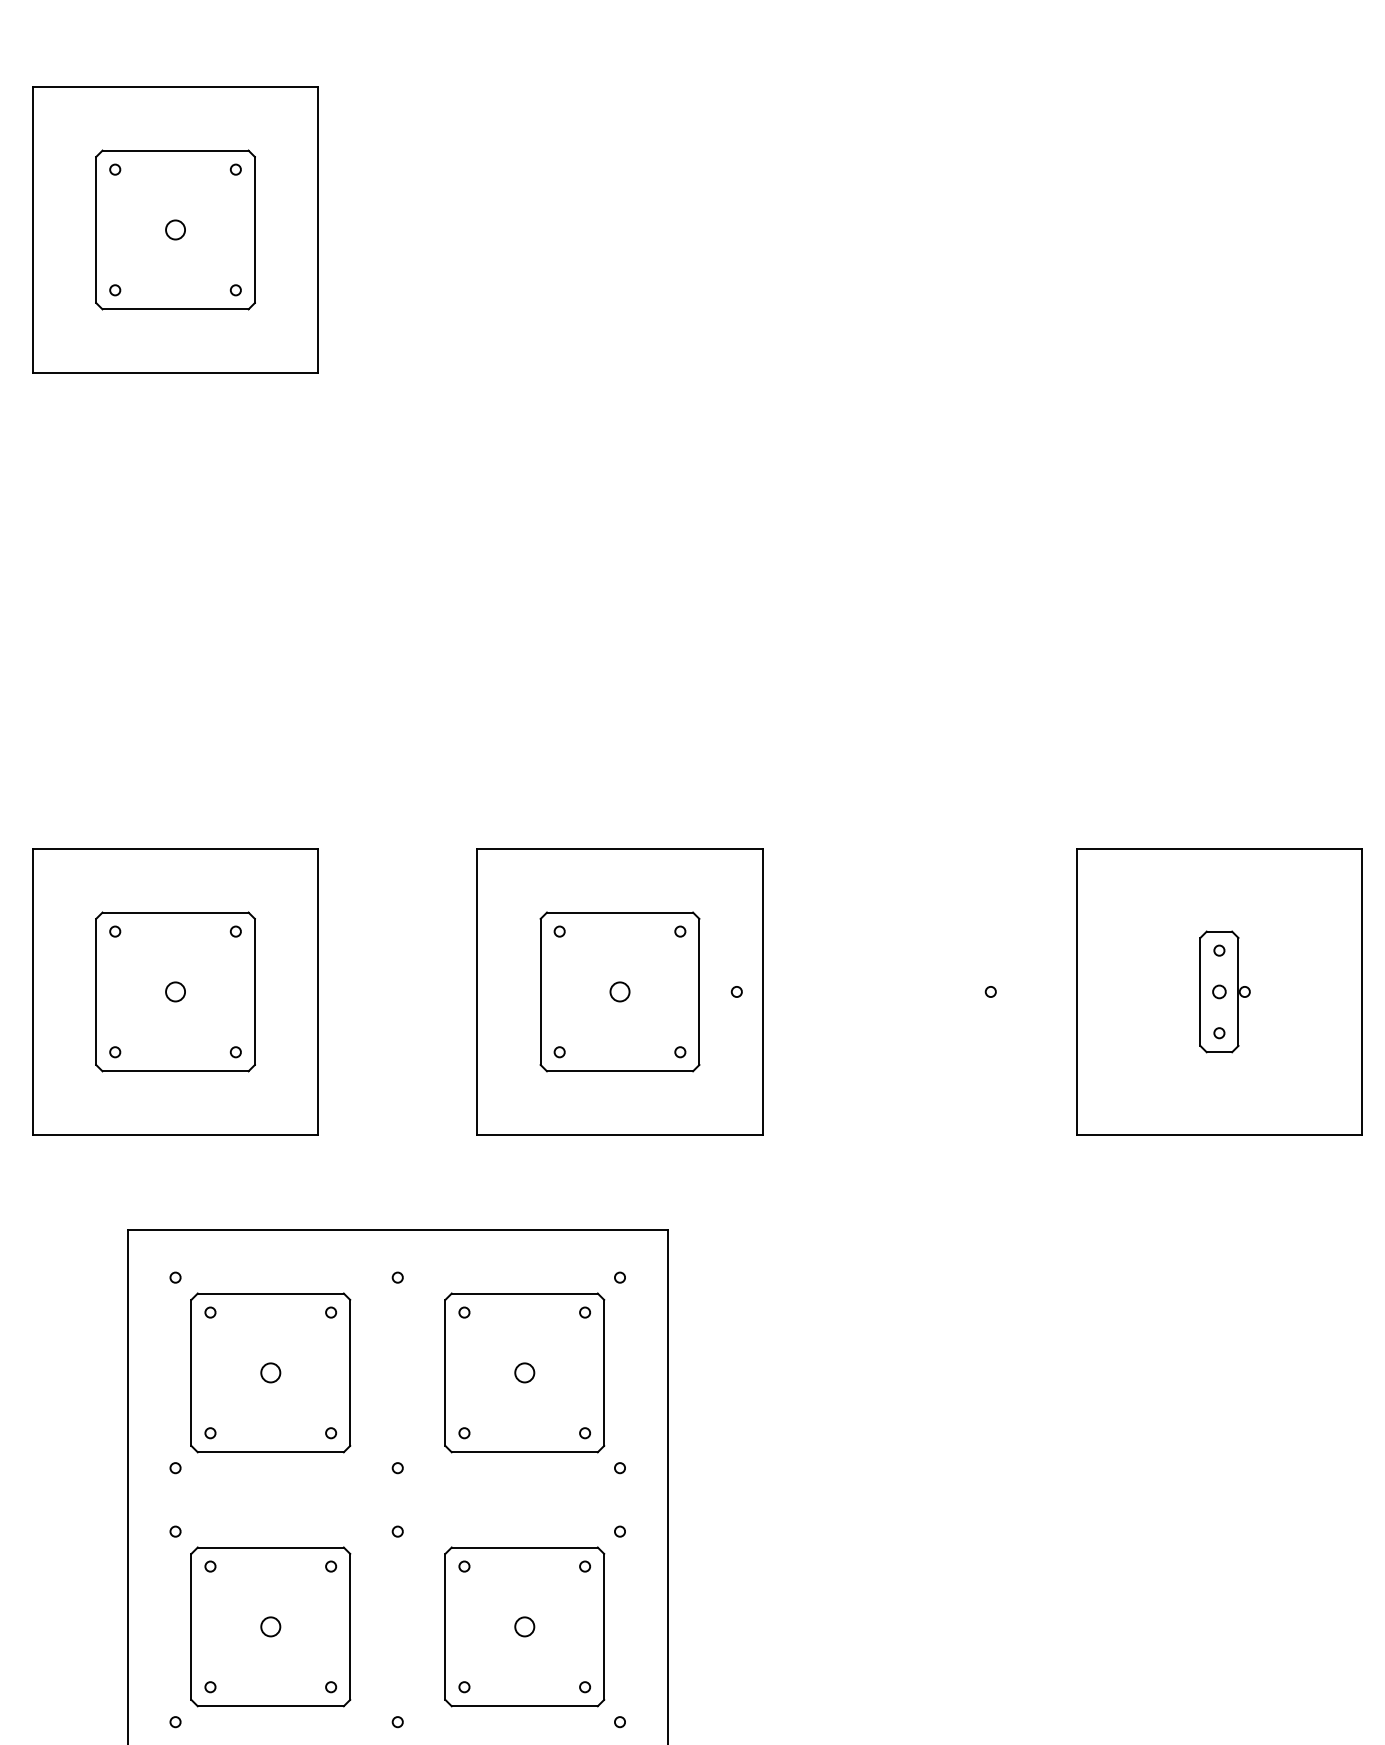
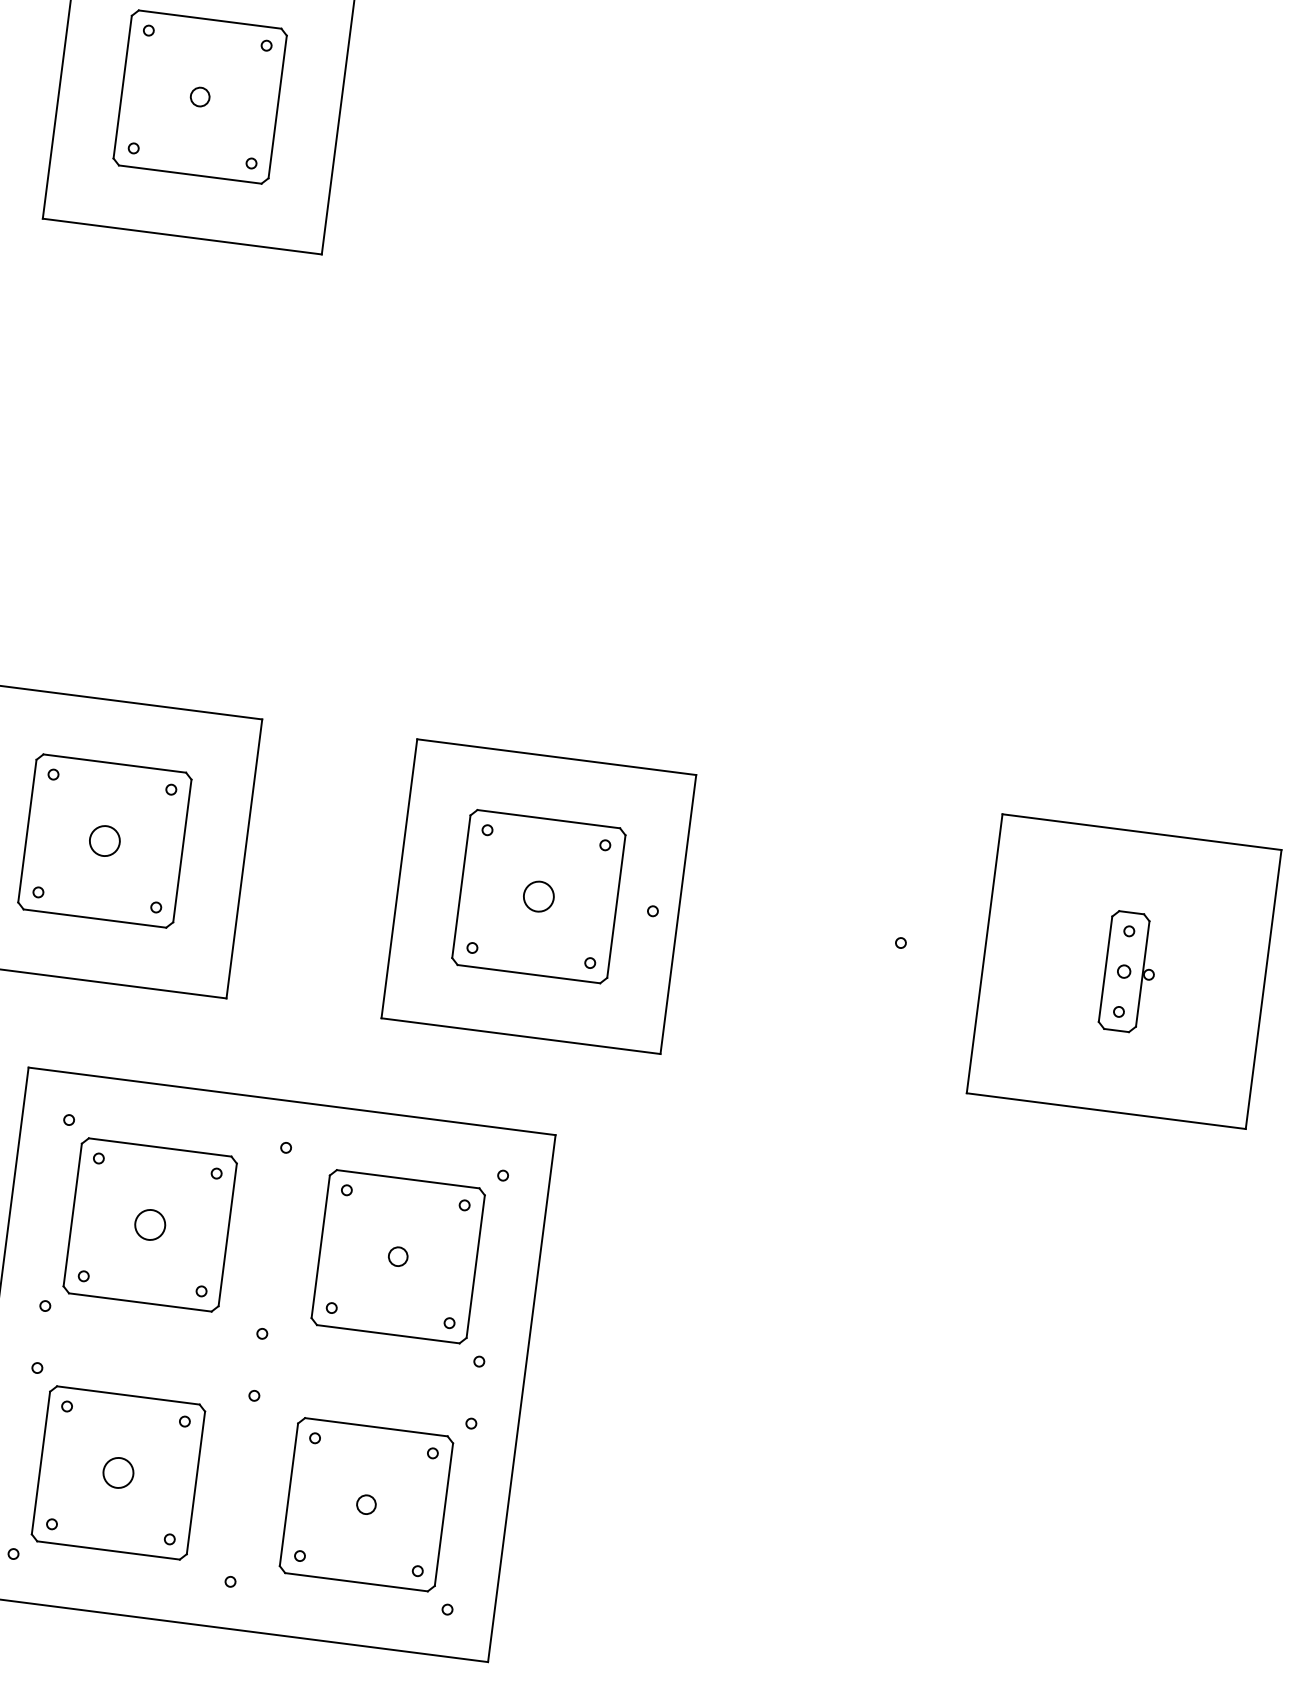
circle: (175, 991) -> (104, 840), size x1.6
circle: (619, 991) -> (538, 896), size x1.6
circle: (270, 1372) -> (149, 1224), size x1.6
circle: (270, 1626) -> (118, 1472), size x1.6

